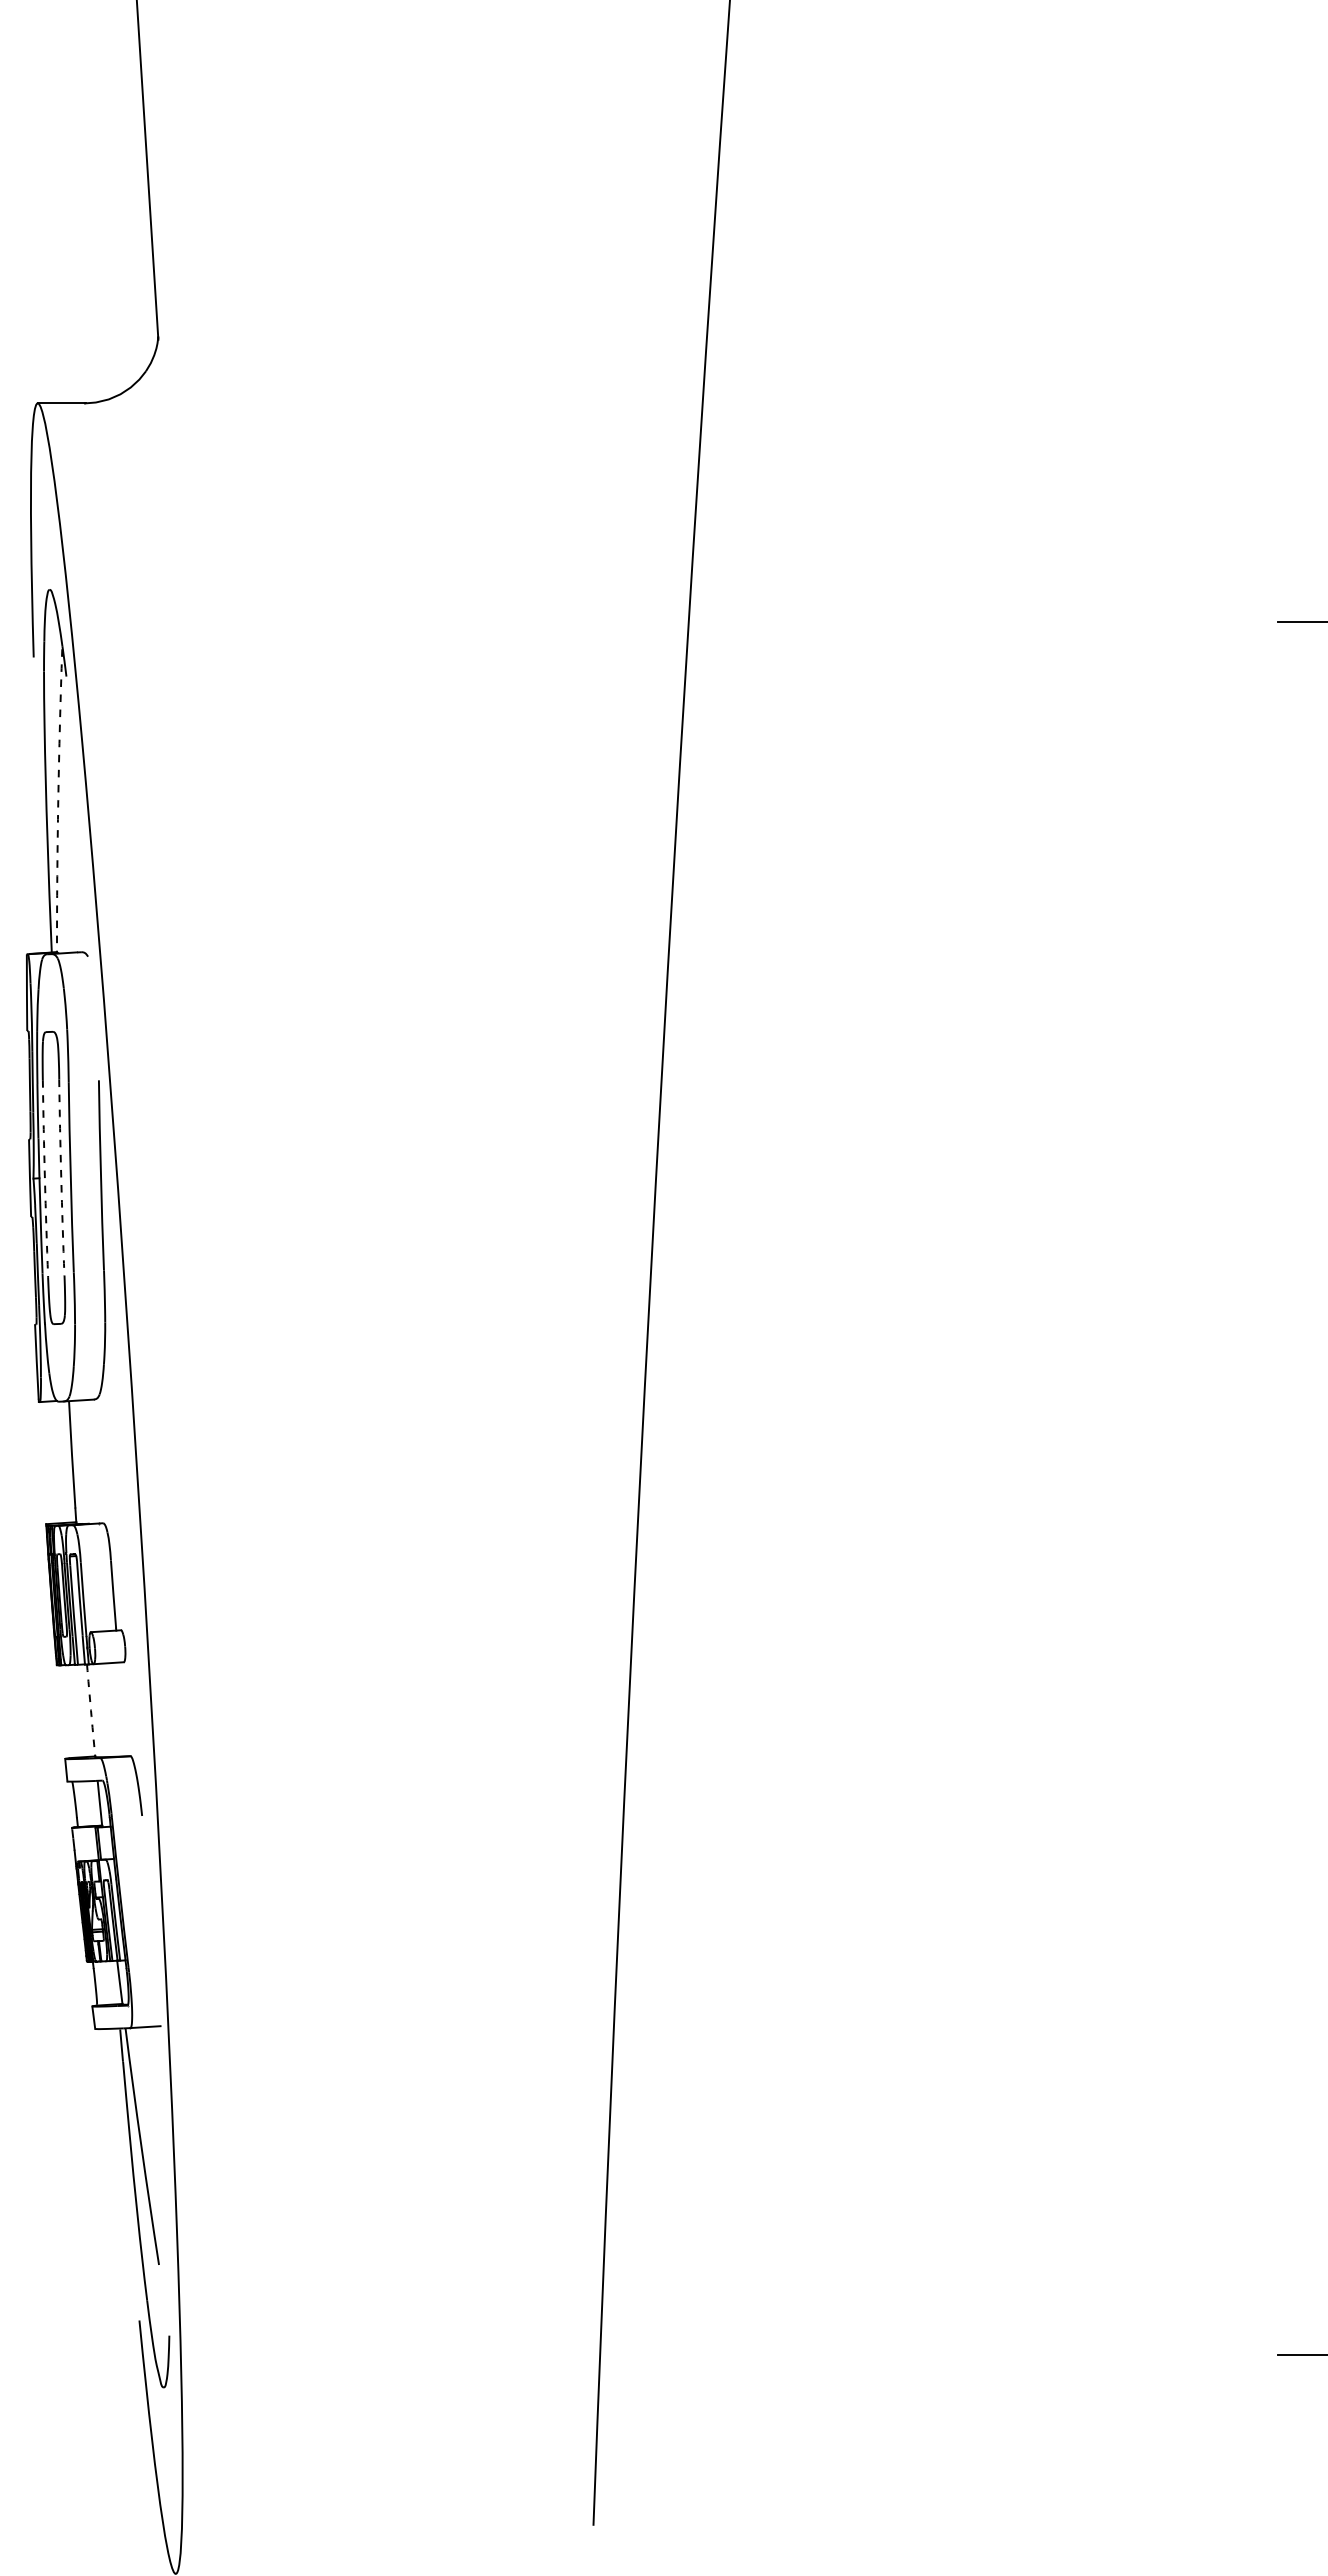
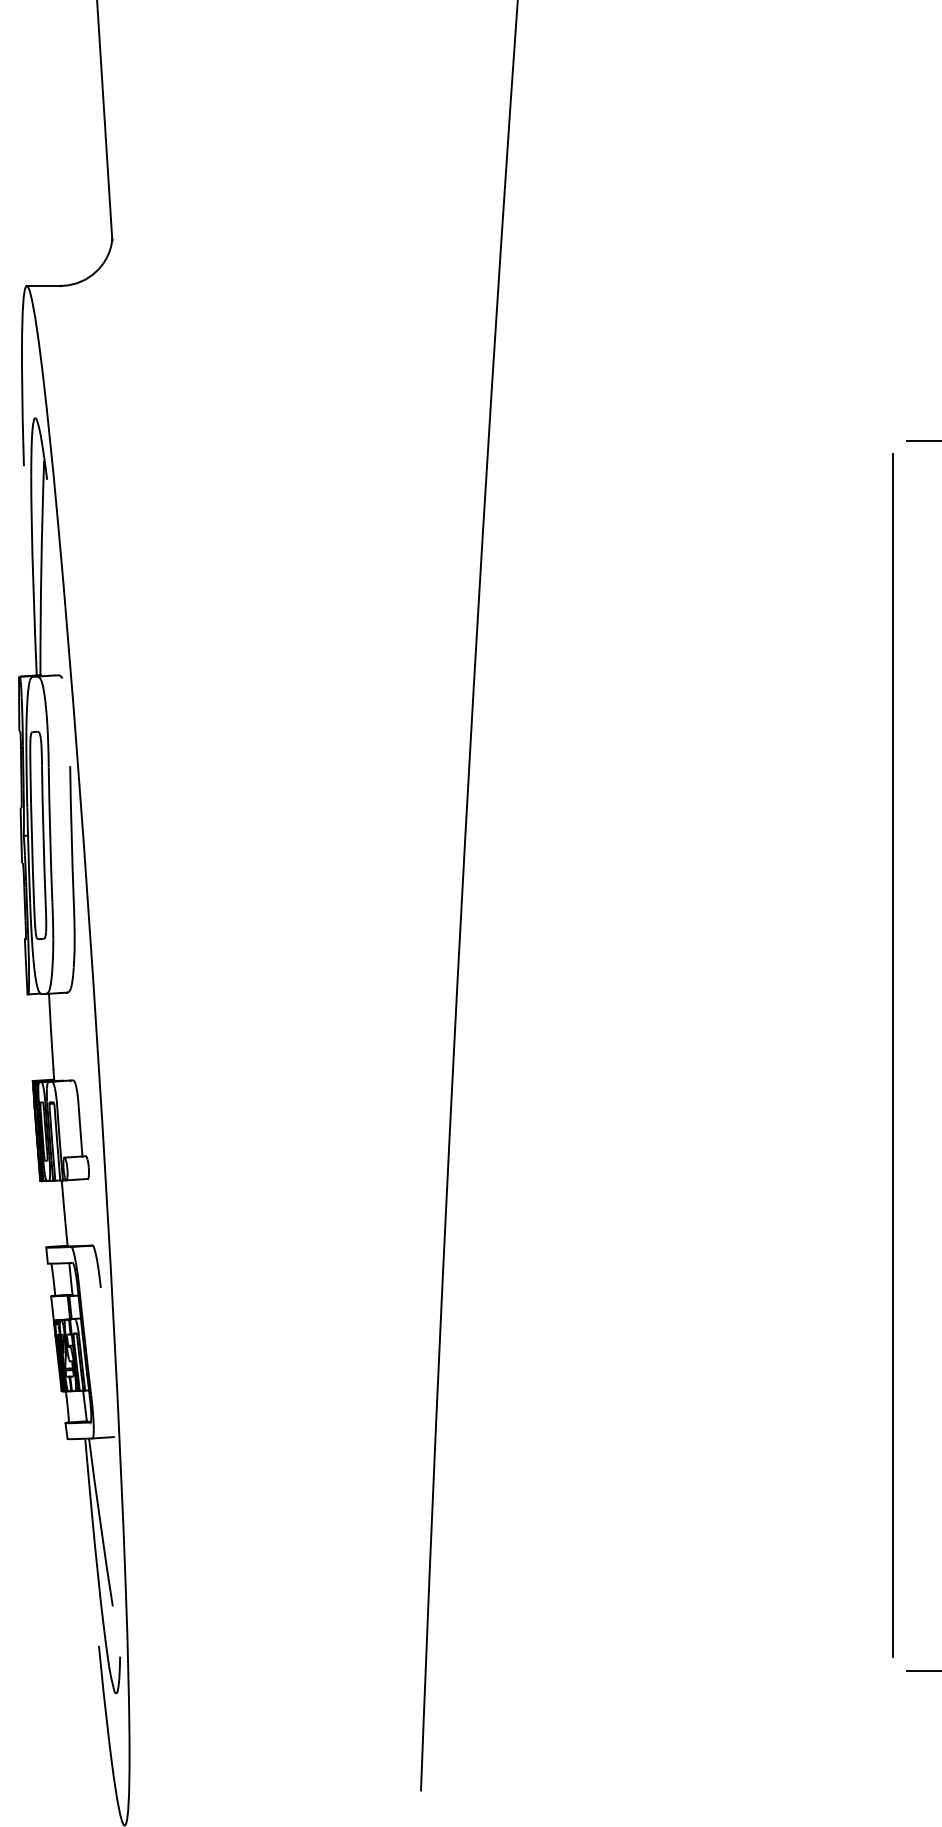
arc: (58, 800) -> (41, 567), dashed -> solid
arc: (61, 1177) -> (43, 835), dashed -> solid
arc: (44, 1178) -> (31, 835), dashed -> solid
line: (1259, 1488) -> (893, 1055), added
arc: (91, 1710) -> (64, 1213), dashed -> solid

